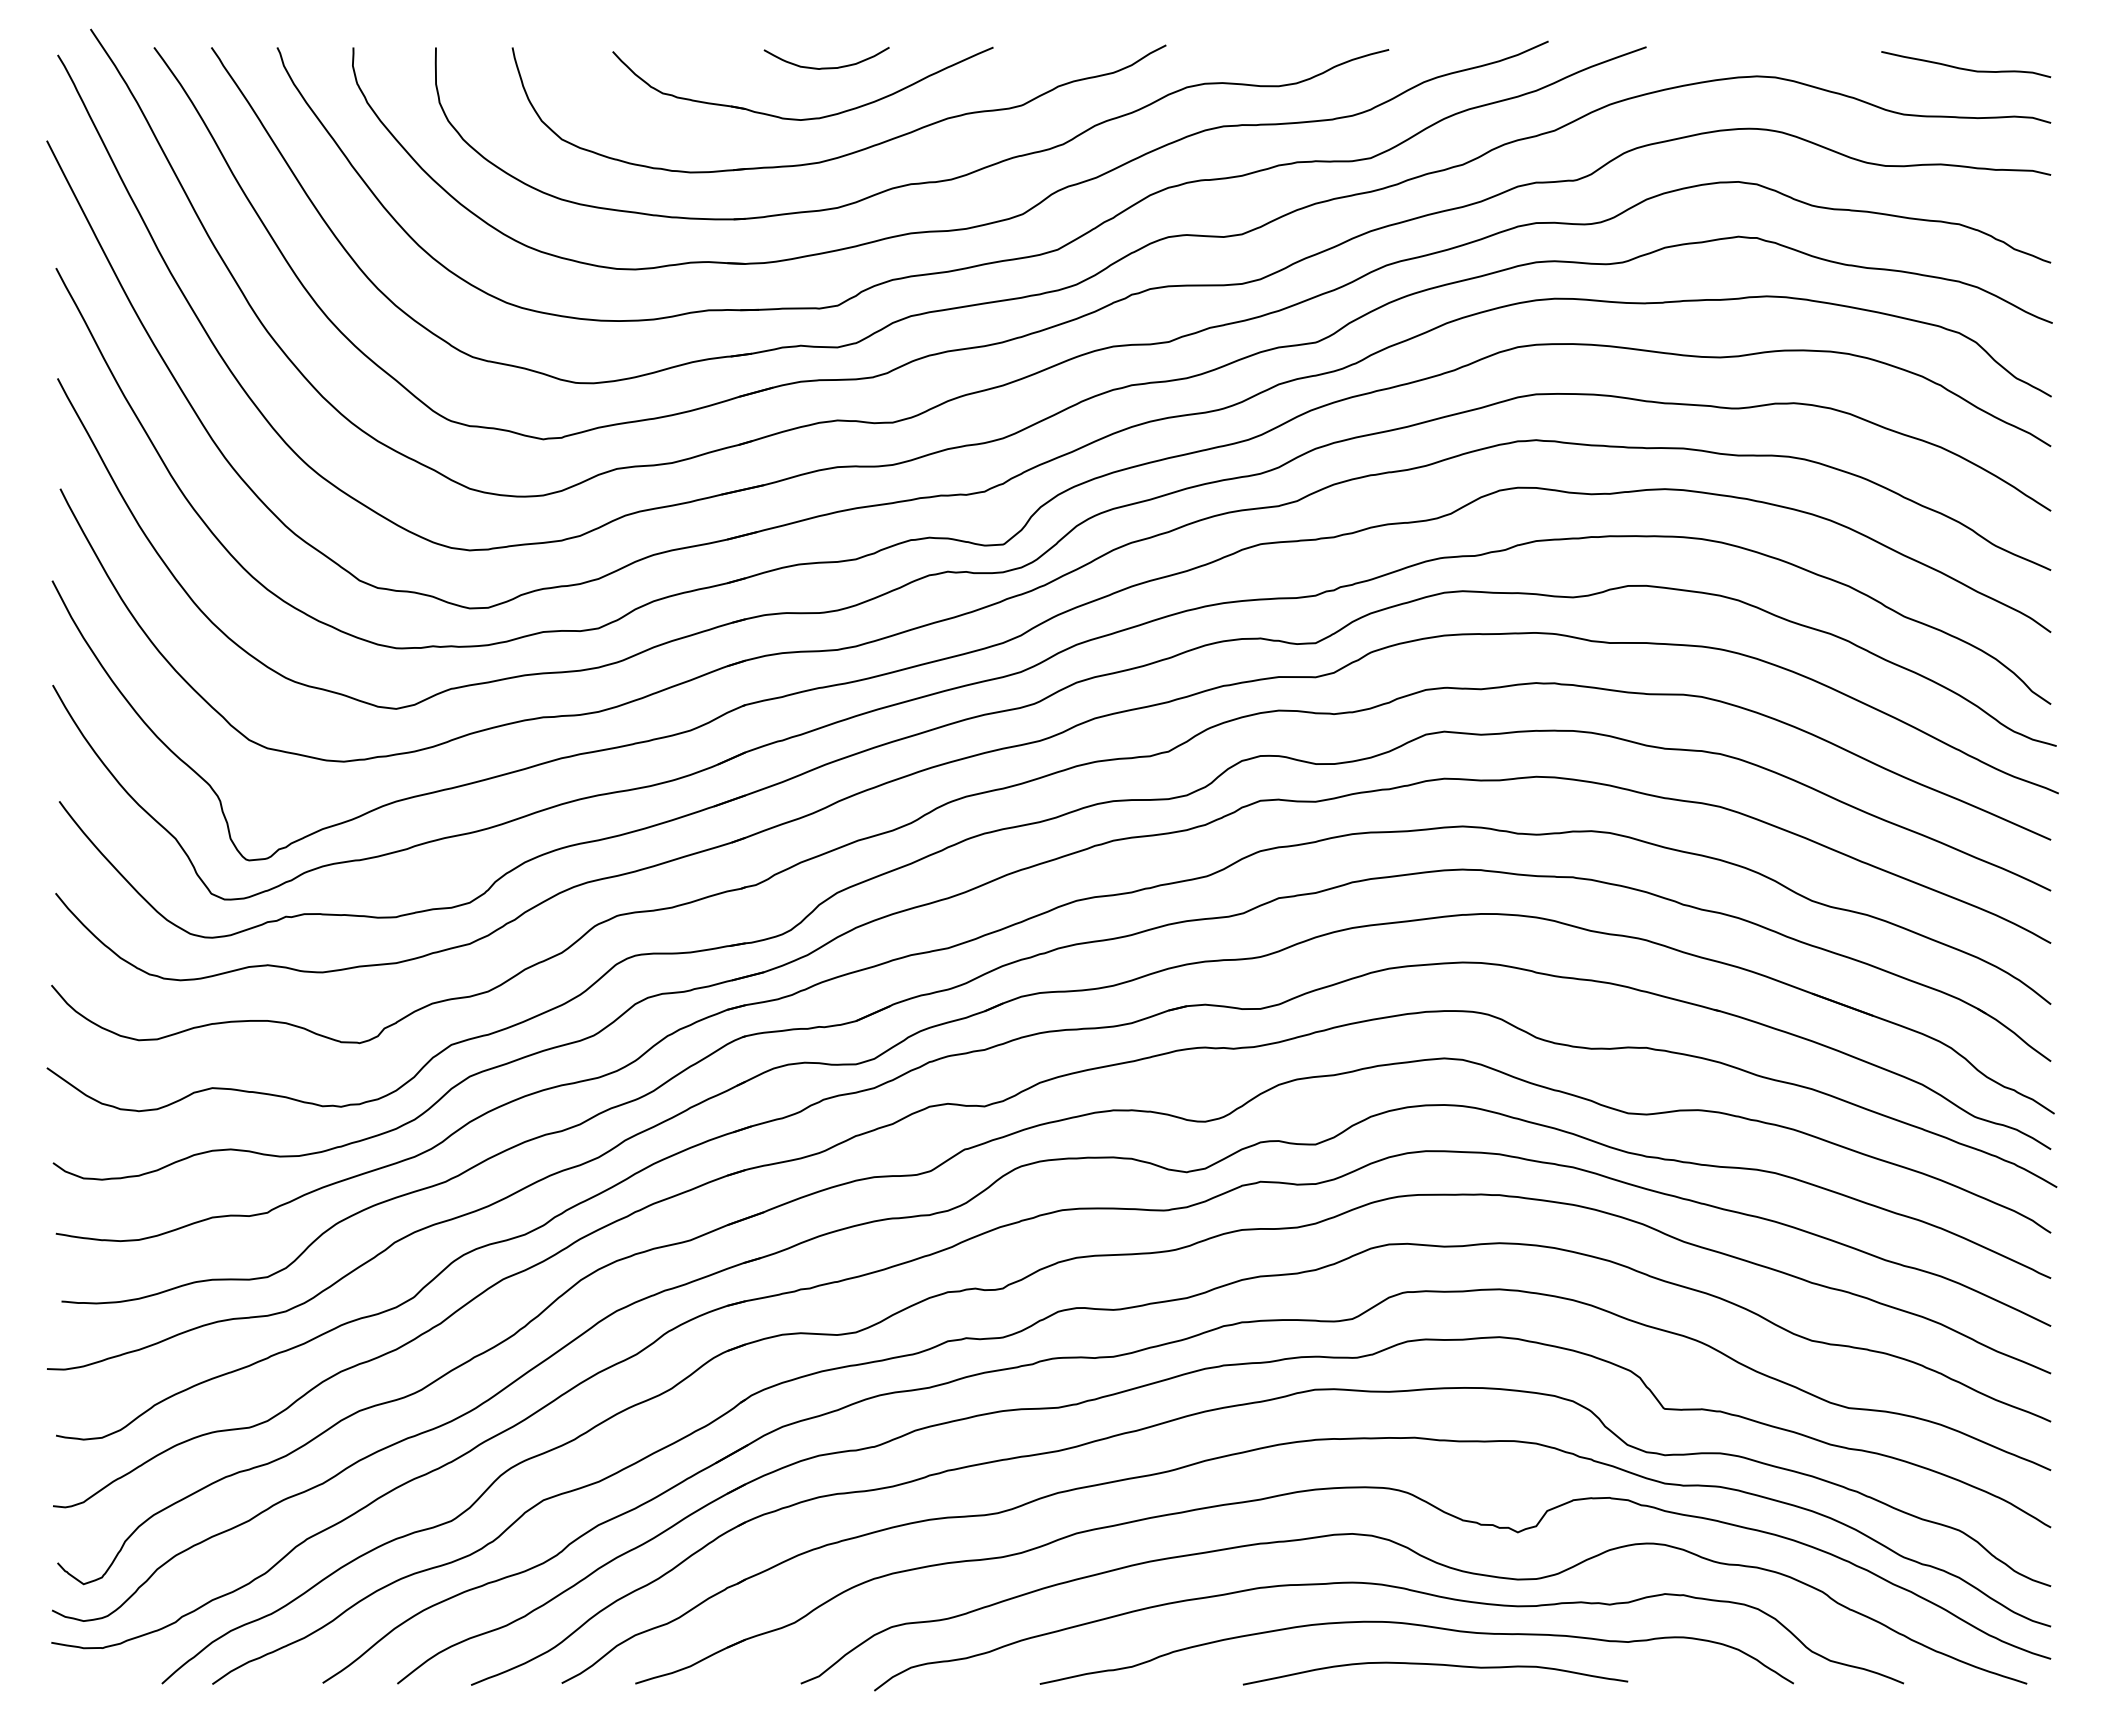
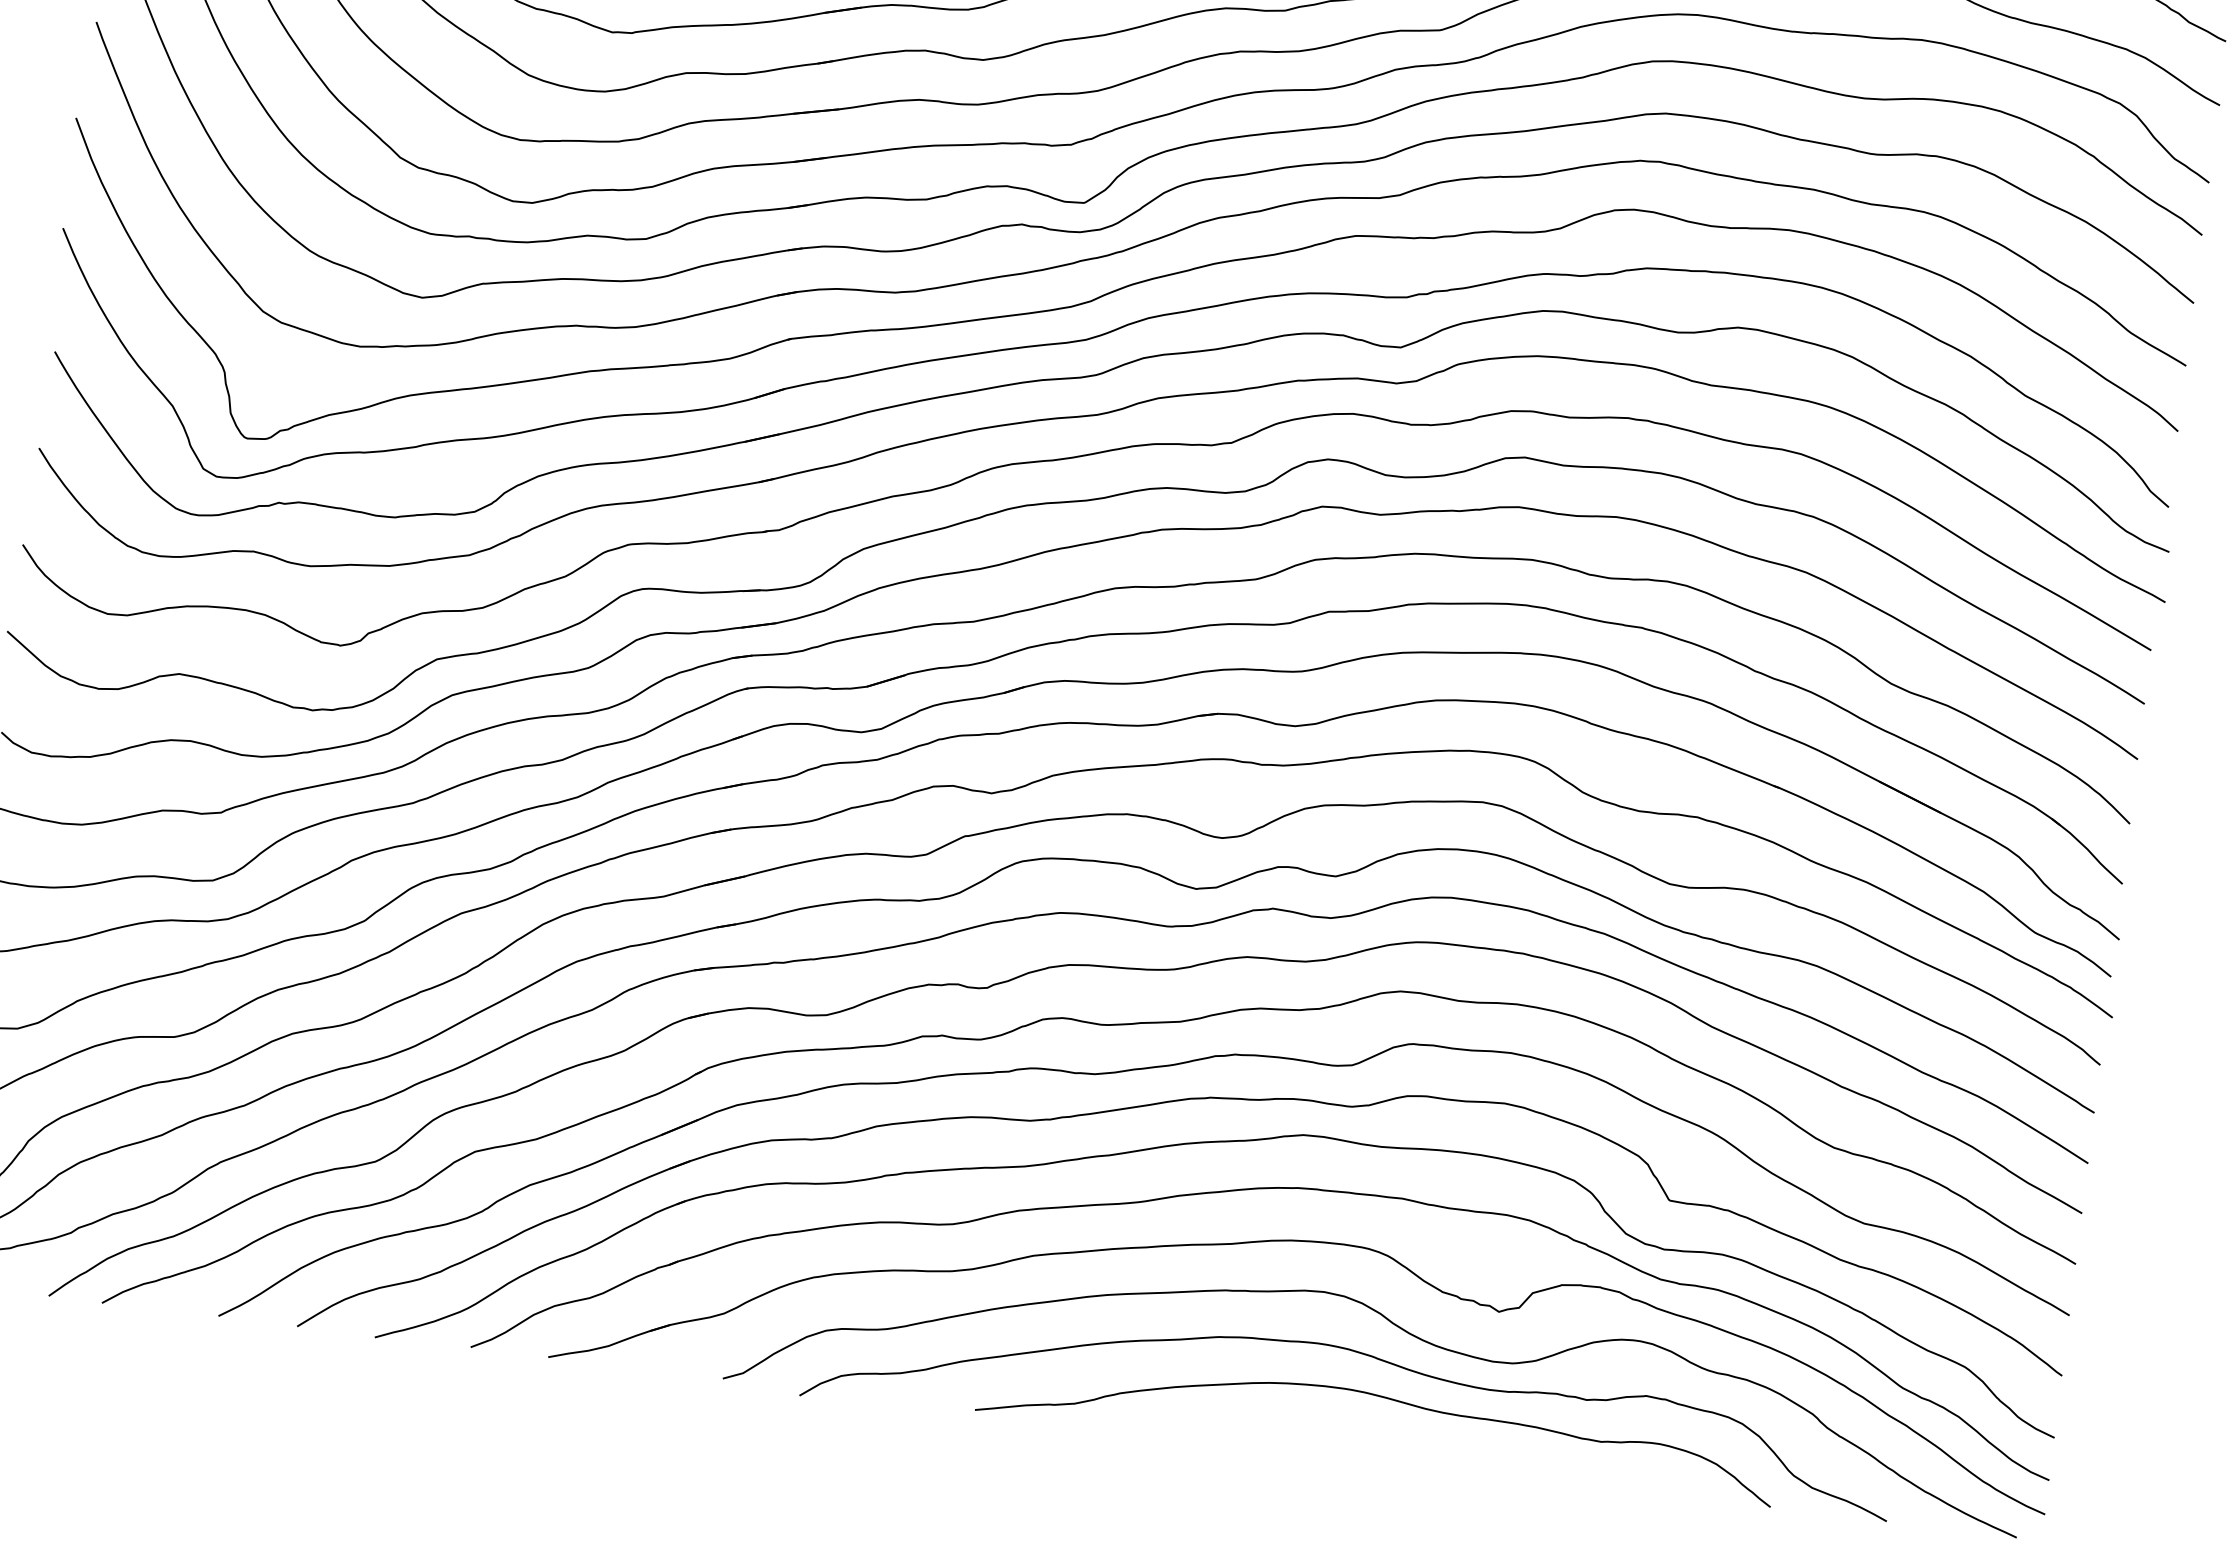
curve: (1435, 1665) -> (1394, 1441), removed

